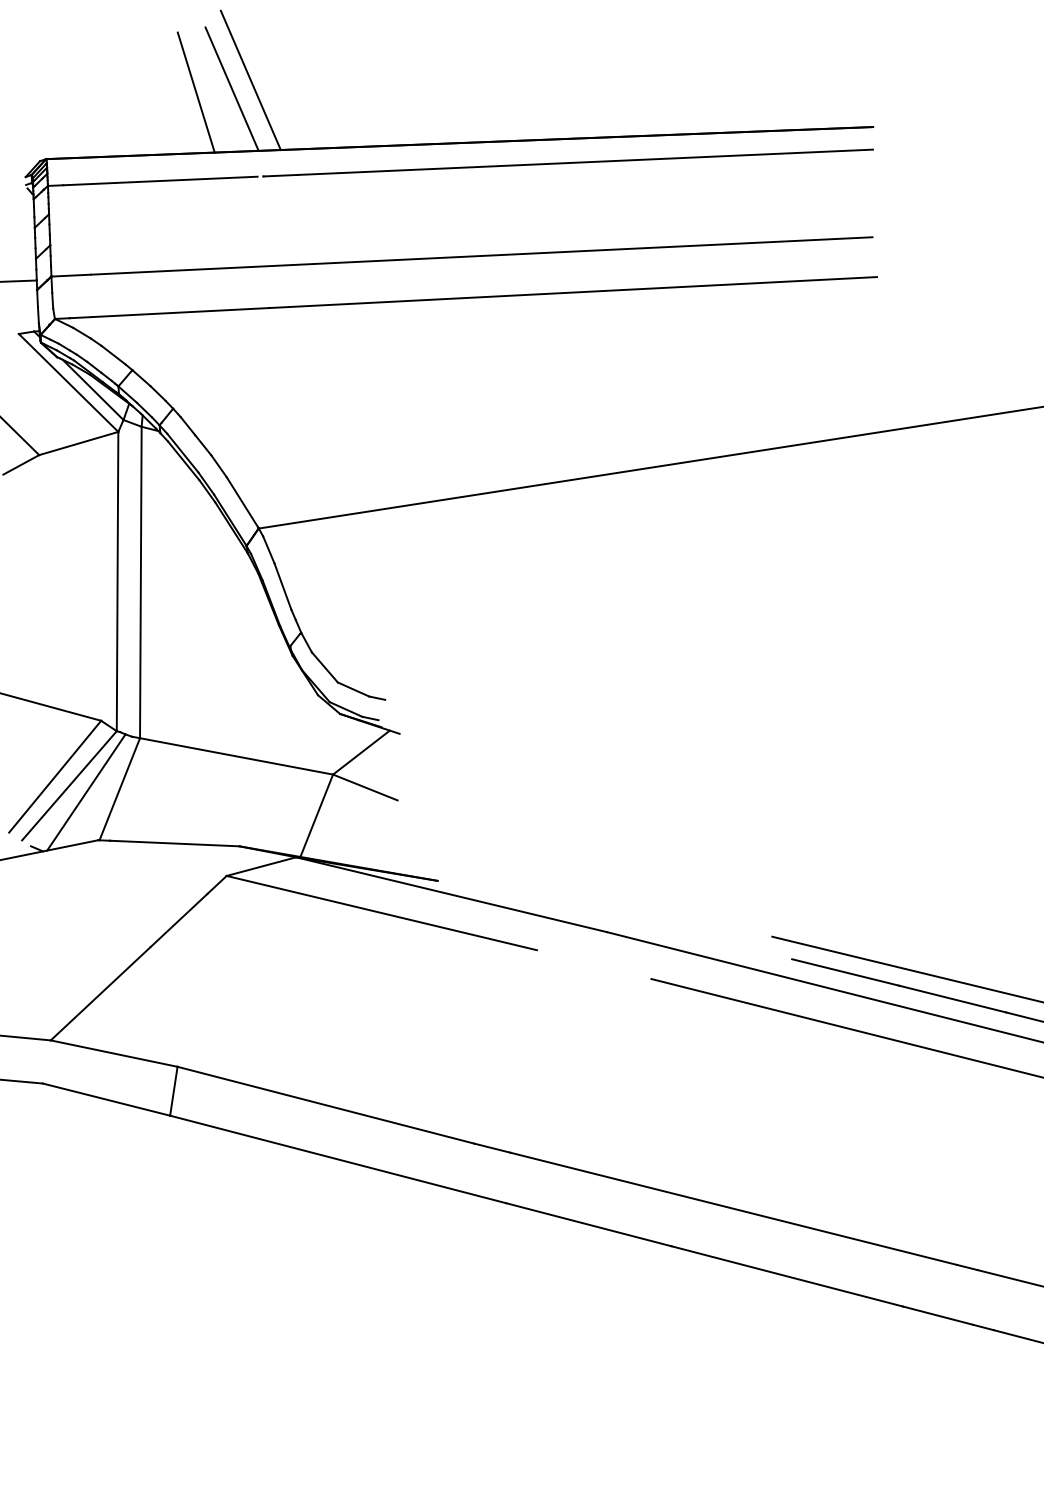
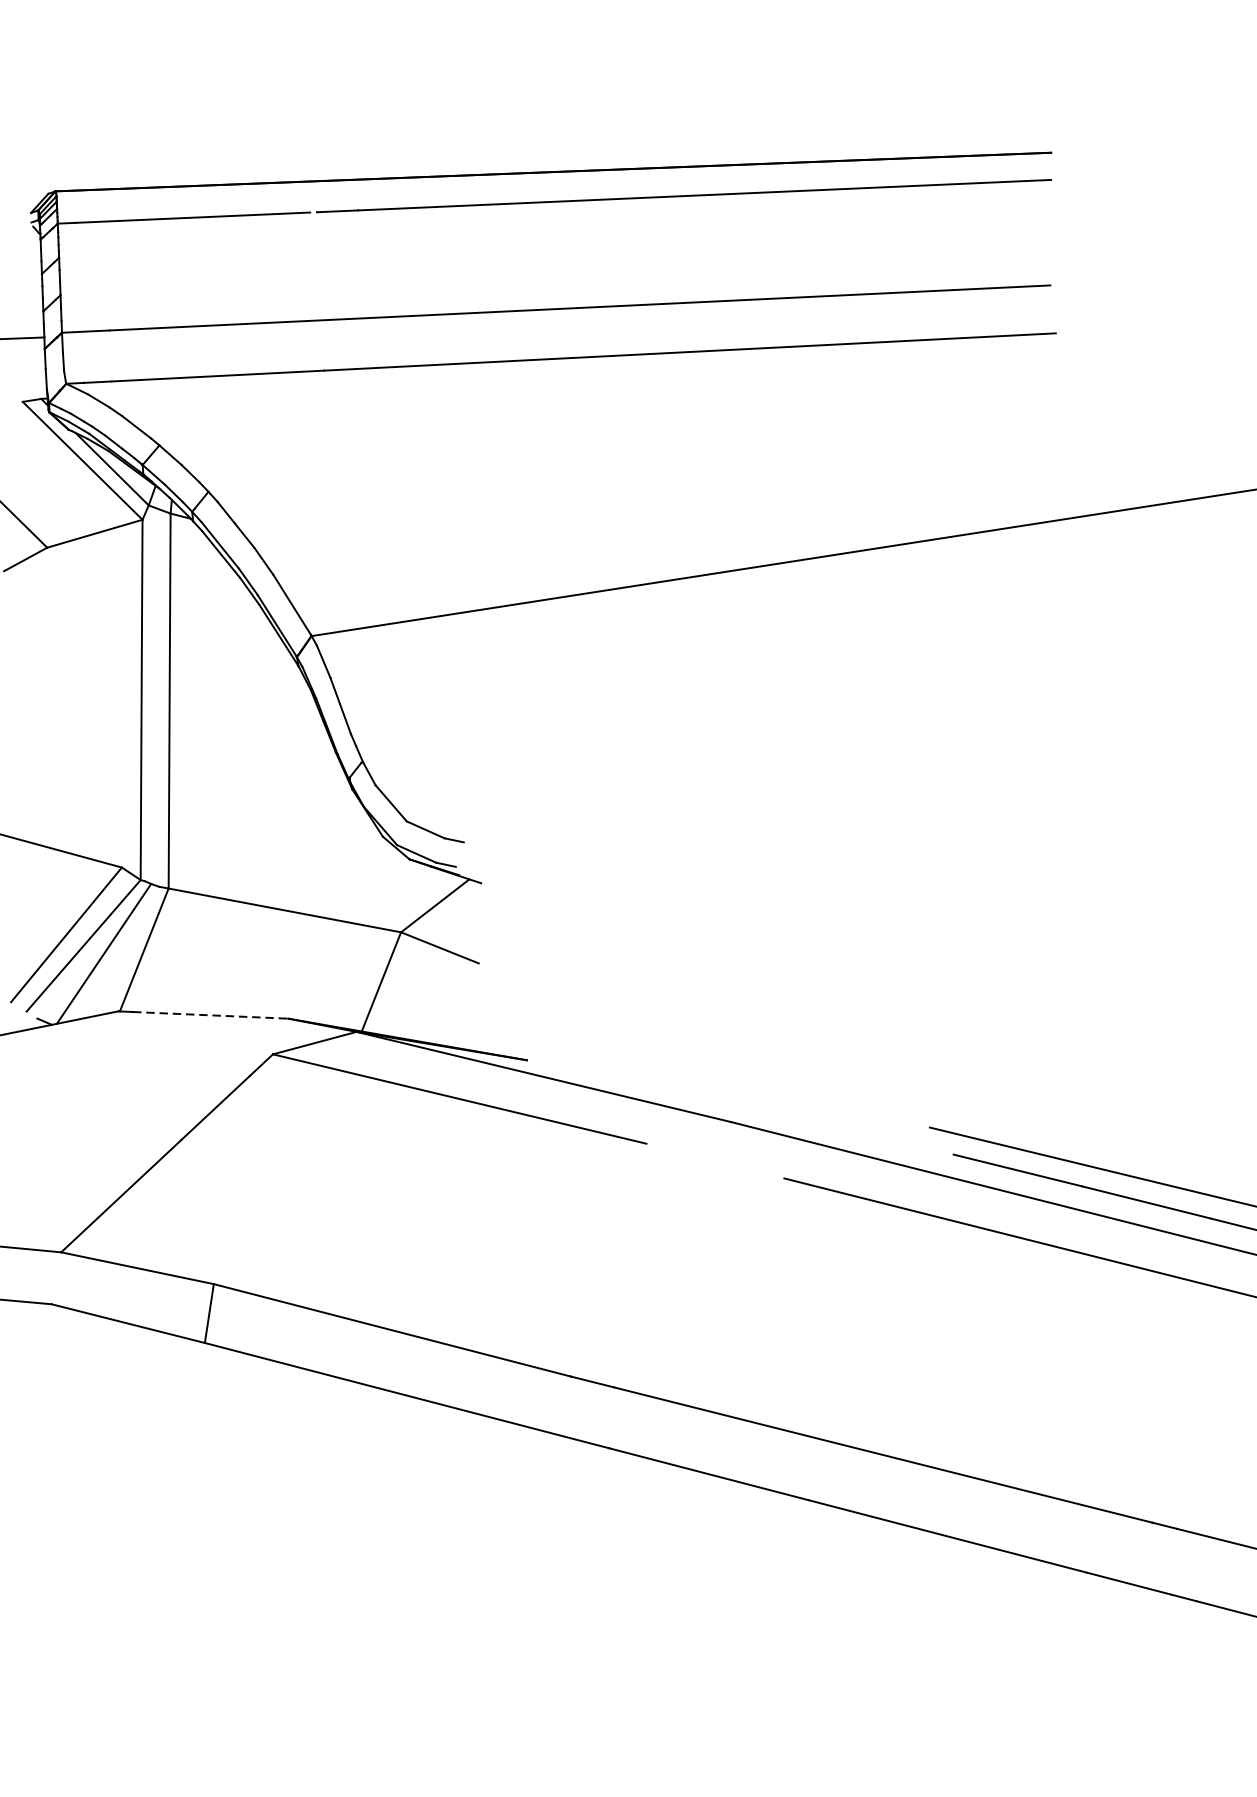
line: (250, 80) -> (301, 96), removed
line: (231, 88) -> (278, 106), removed
line: (195, 92) -> (235, 111), removed
line: (175, 843) -> (211, 1015), solid -> dashed

